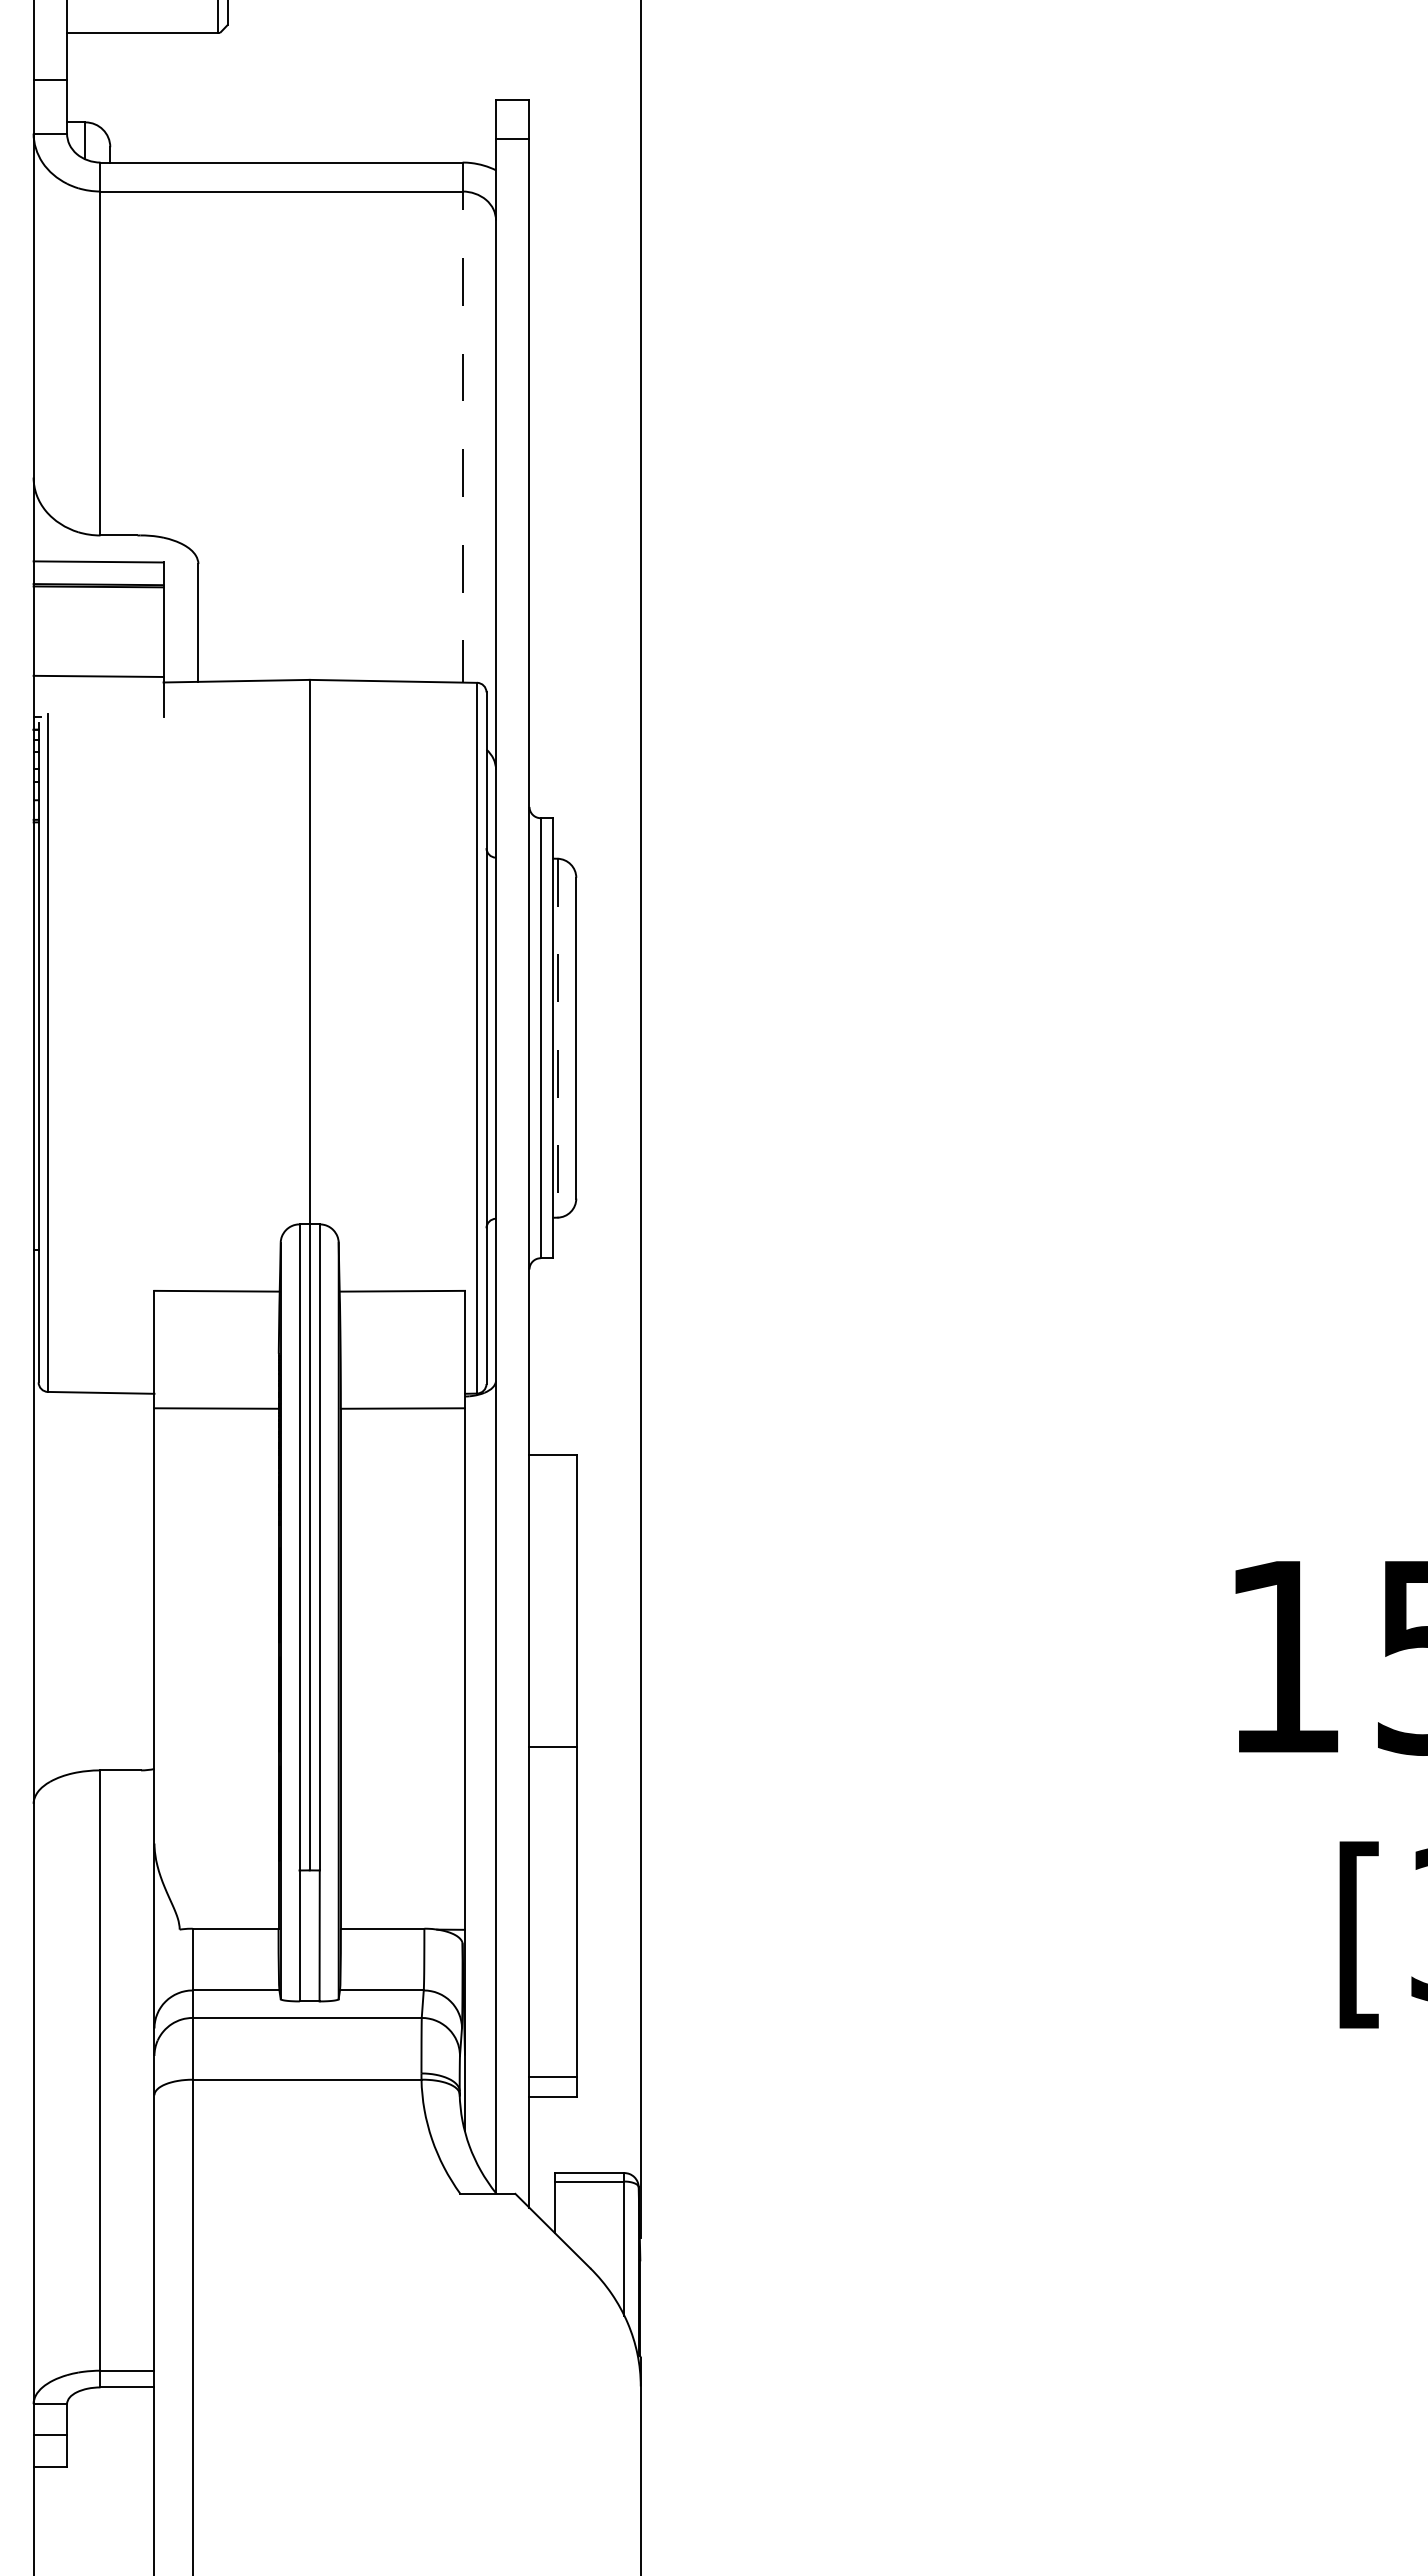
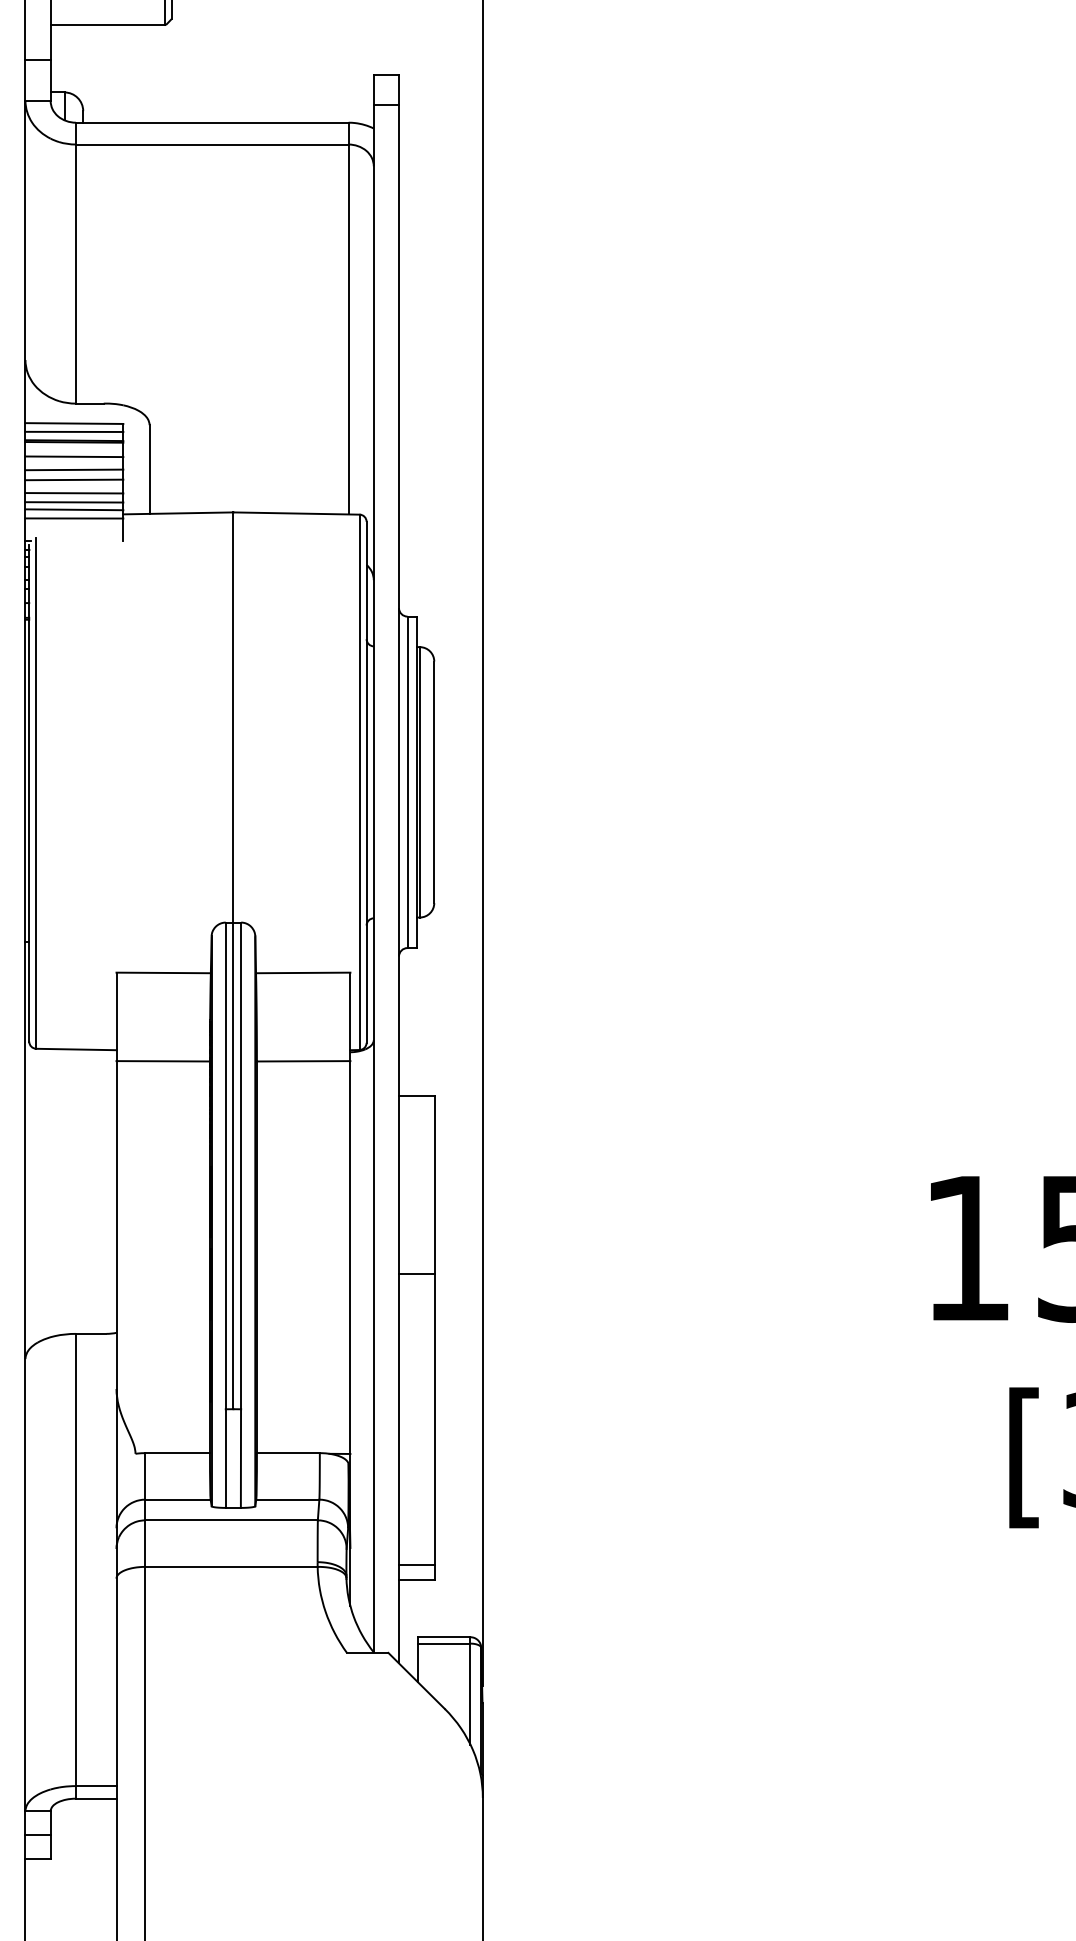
line: (462, 423) -> (348, 319), dashed -> solid
line: (98, 572) -> (74, 431), added
line: (98, 605) -> (74, 456), added
line: (98, 623) -> (74, 469), added
line: (98, 636) -> (74, 479), added
line: (98, 654) -> (74, 493), added
line: (98, 666) -> (74, 502), added
line: (98, 687) -> (74, 518), added
line: (557, 1038) -> (420, 782), dashed -> solid
line: (553, 1747) -> (417, 1274), moved

